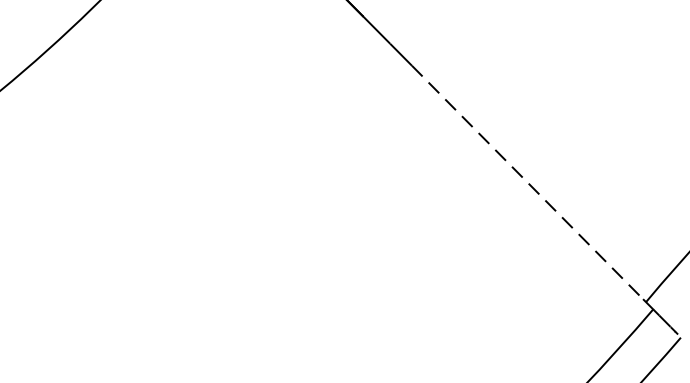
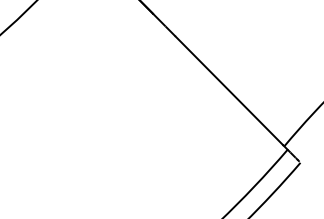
line: (527, 183) -> (229, 91), dashed -> solid

